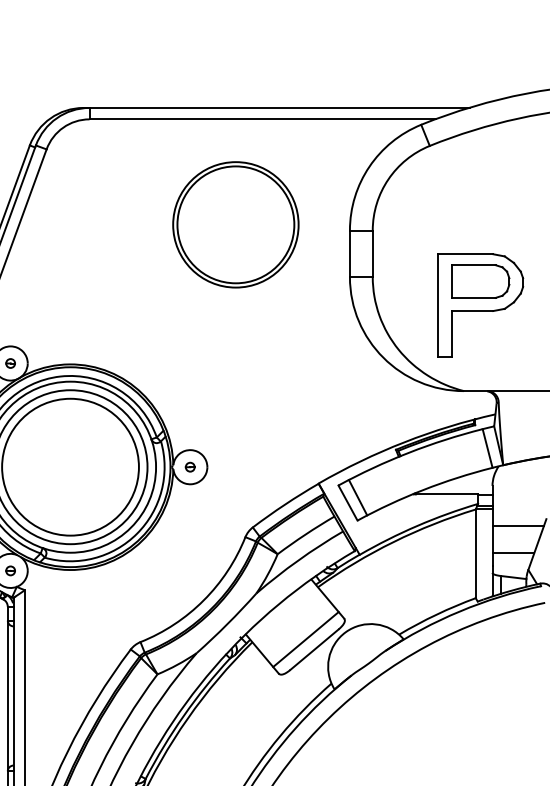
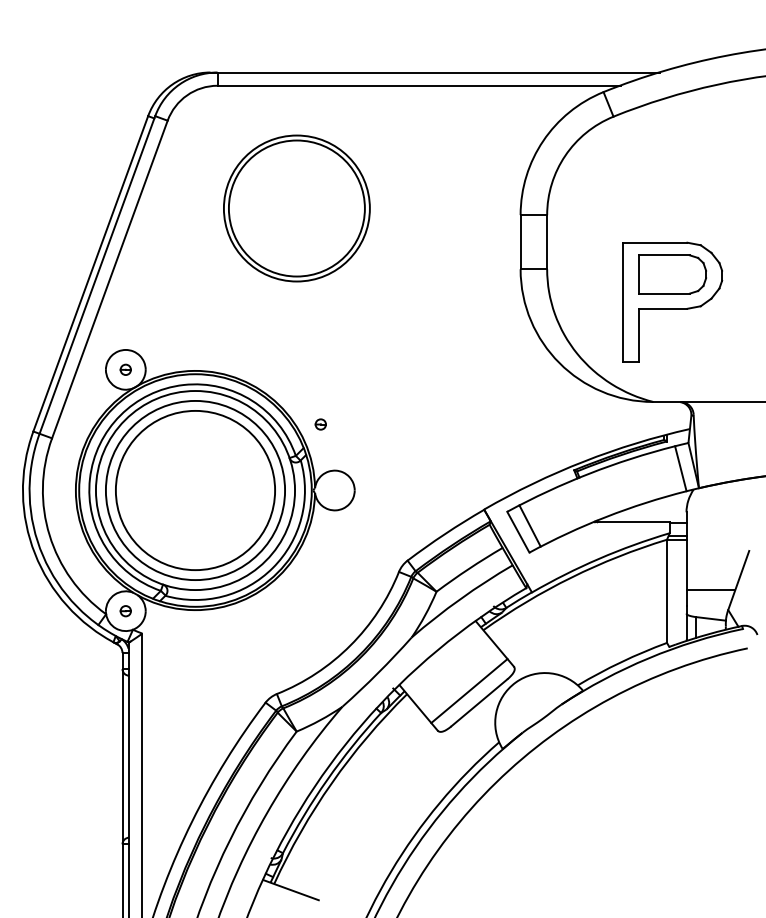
part: (235, 224) -> (296, 208), moved
part: (189, 467) -> (320, 424), moved
line: (518, 526) -> (716, 559), removed

